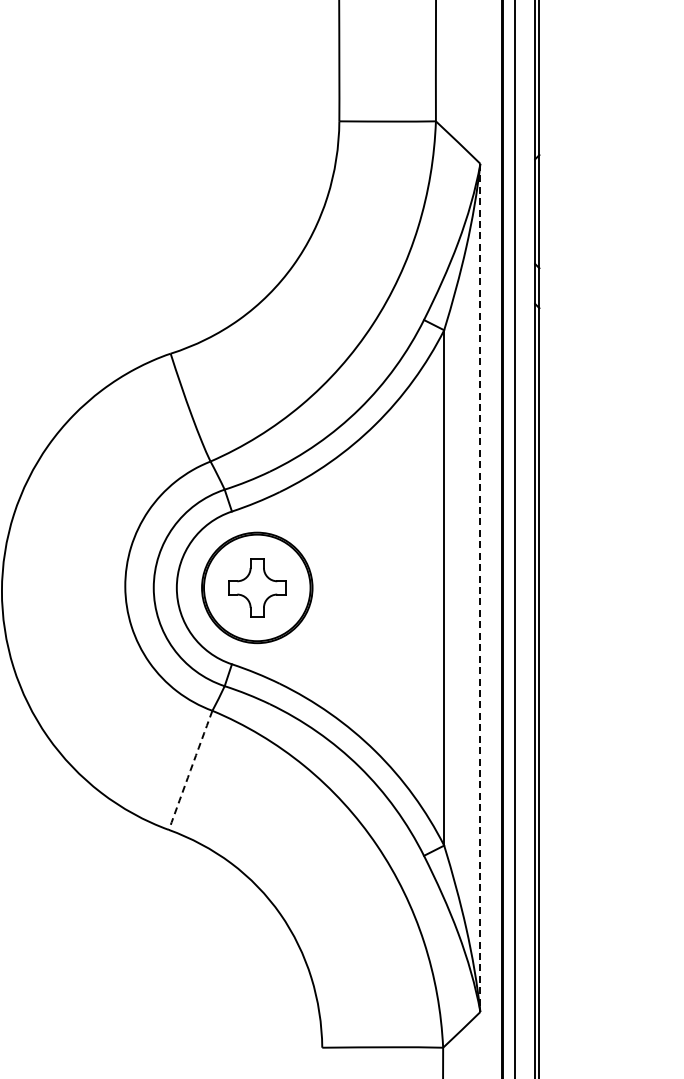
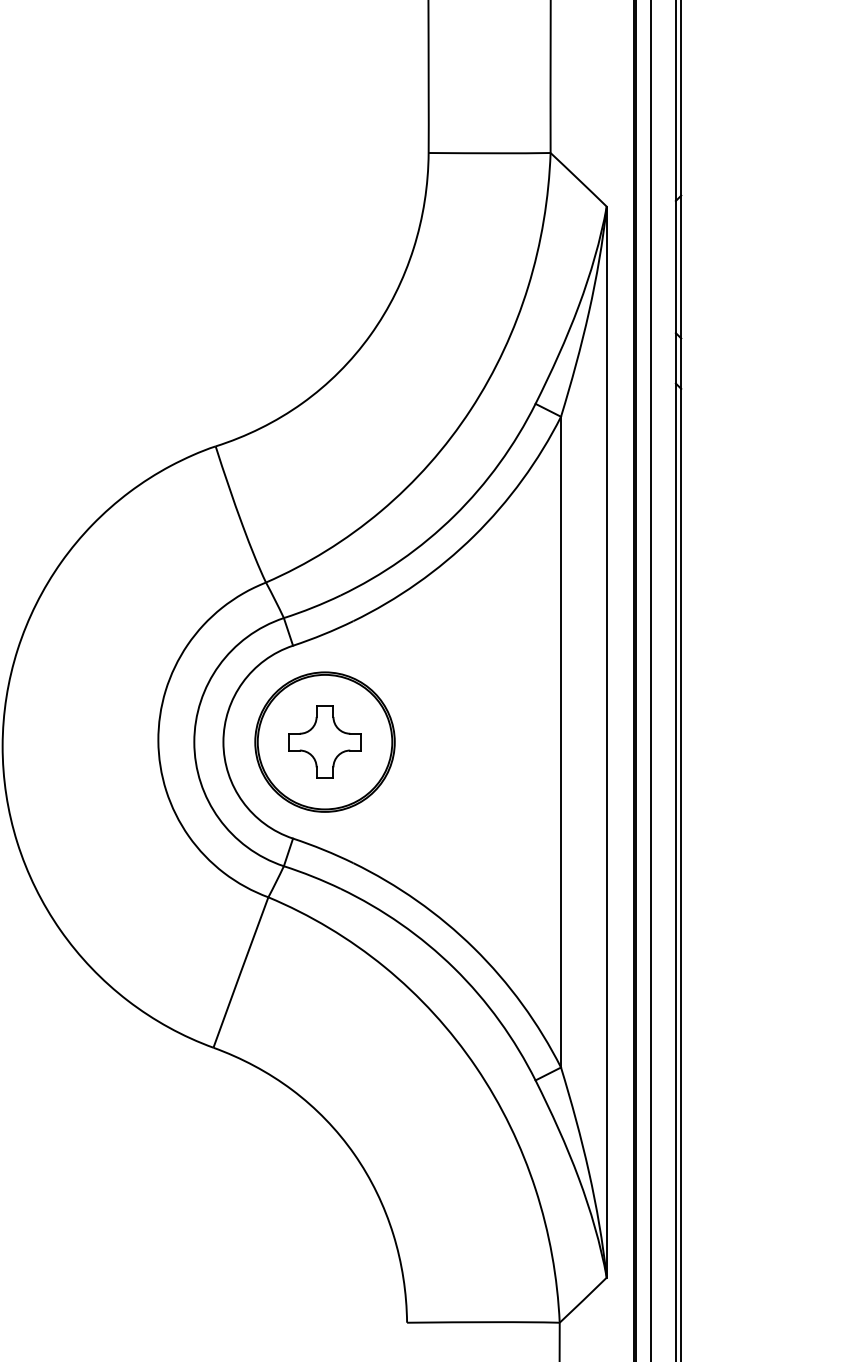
line: (480, 588) -> (606, 742), dashed -> solid
arc: (190, 770) -> (240, 972), dashed -> solid

